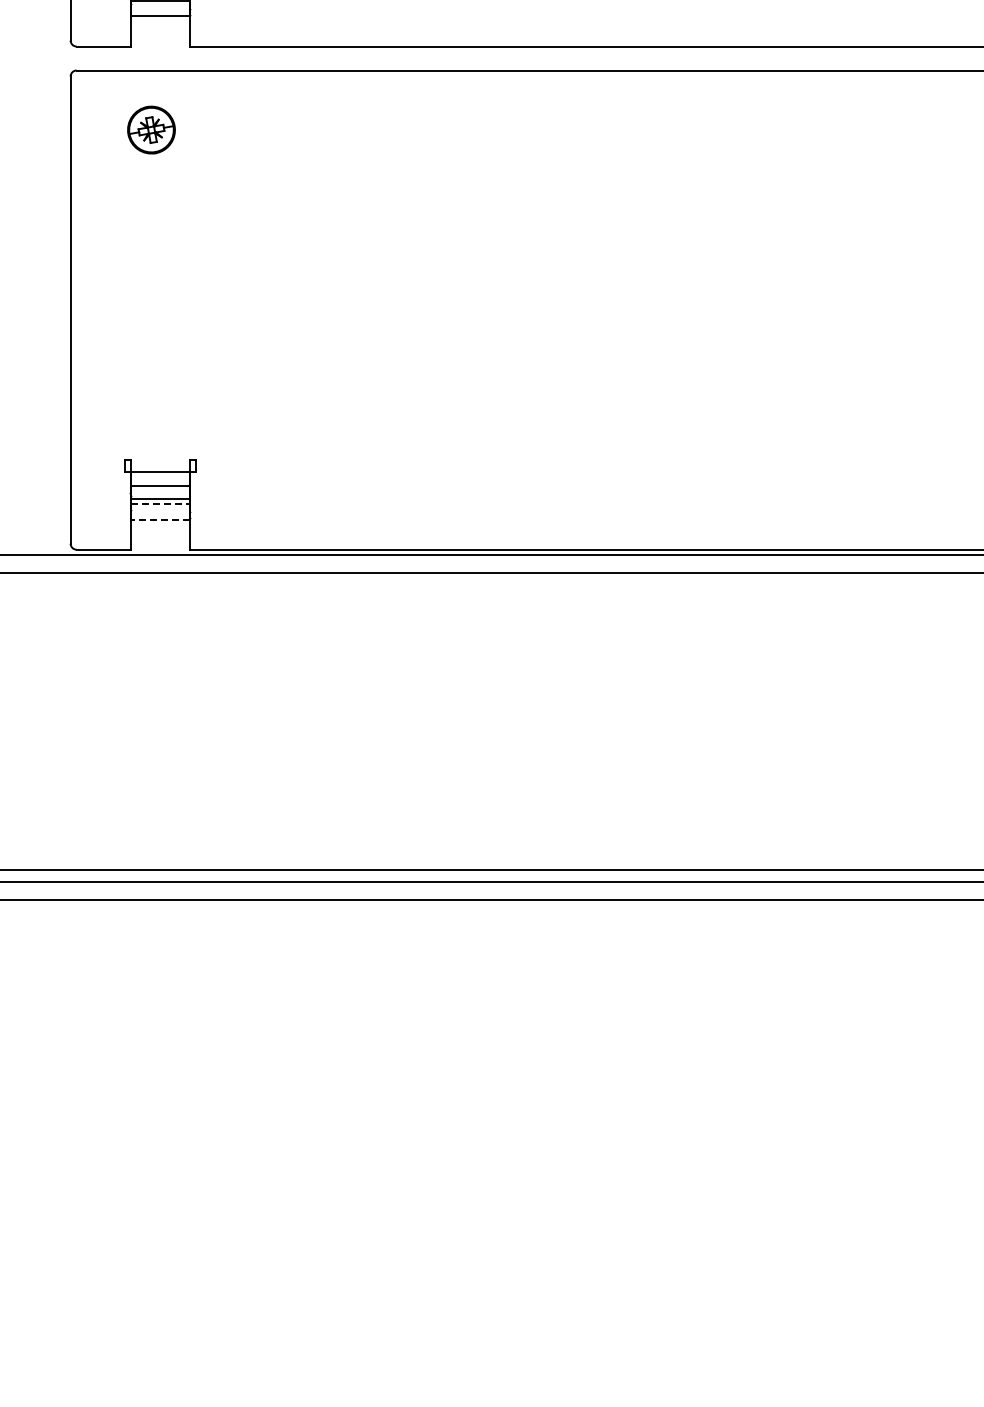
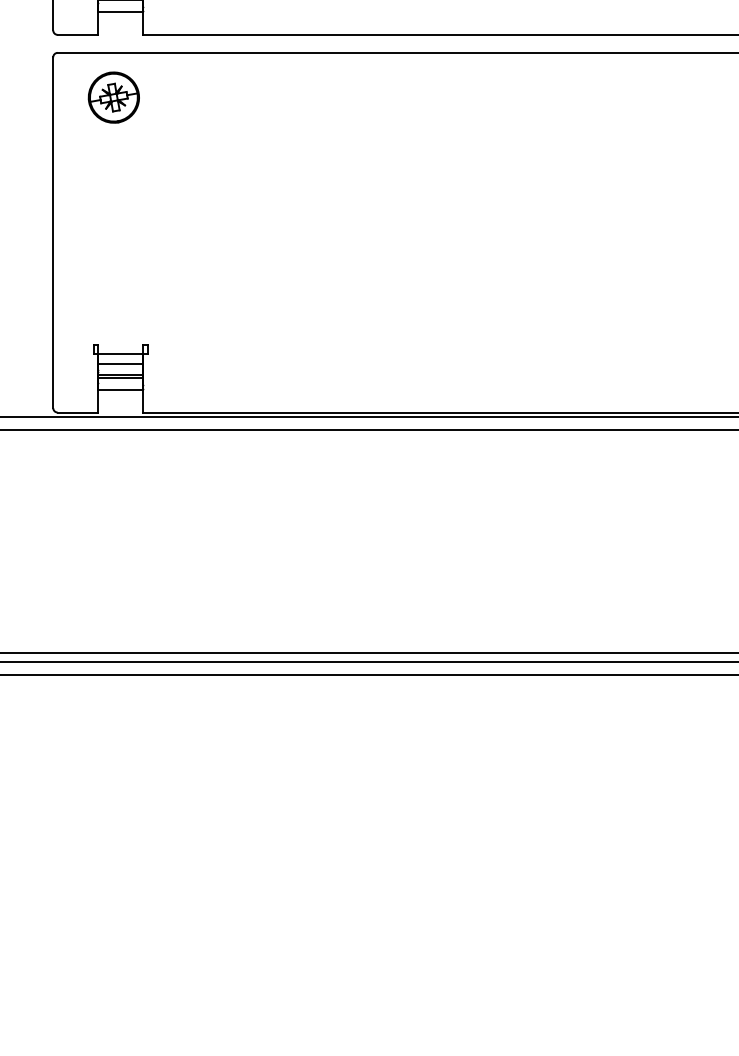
part: (151, 129) -> (113, 97), size x1.43
line: (160, 503) -> (120, 377), dashed -> solid
line: (160, 519) -> (120, 389), dashed -> solid

